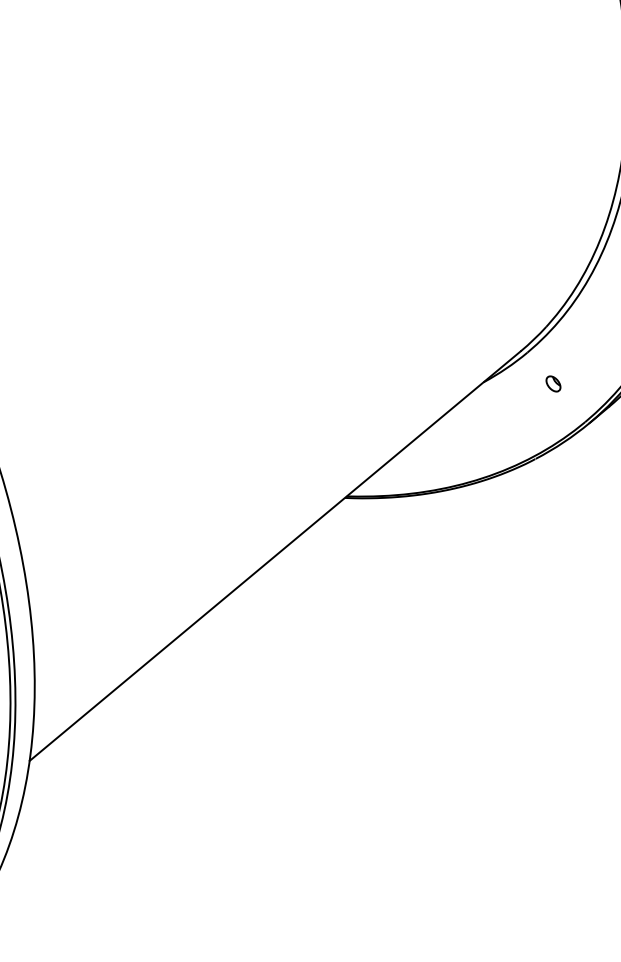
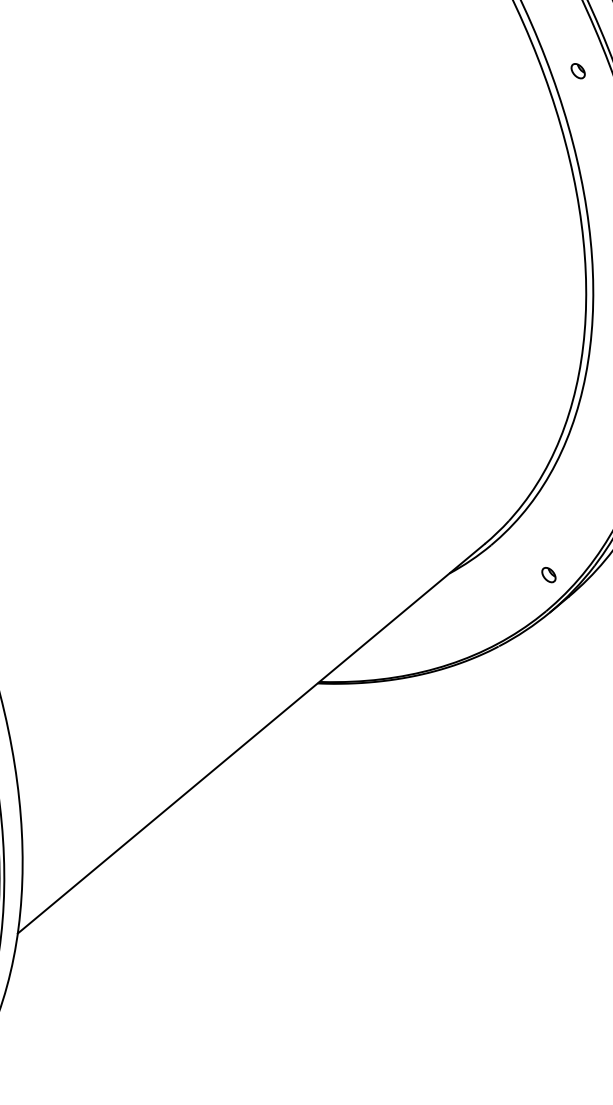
part: (553, 384) -> (548, 575), moved

